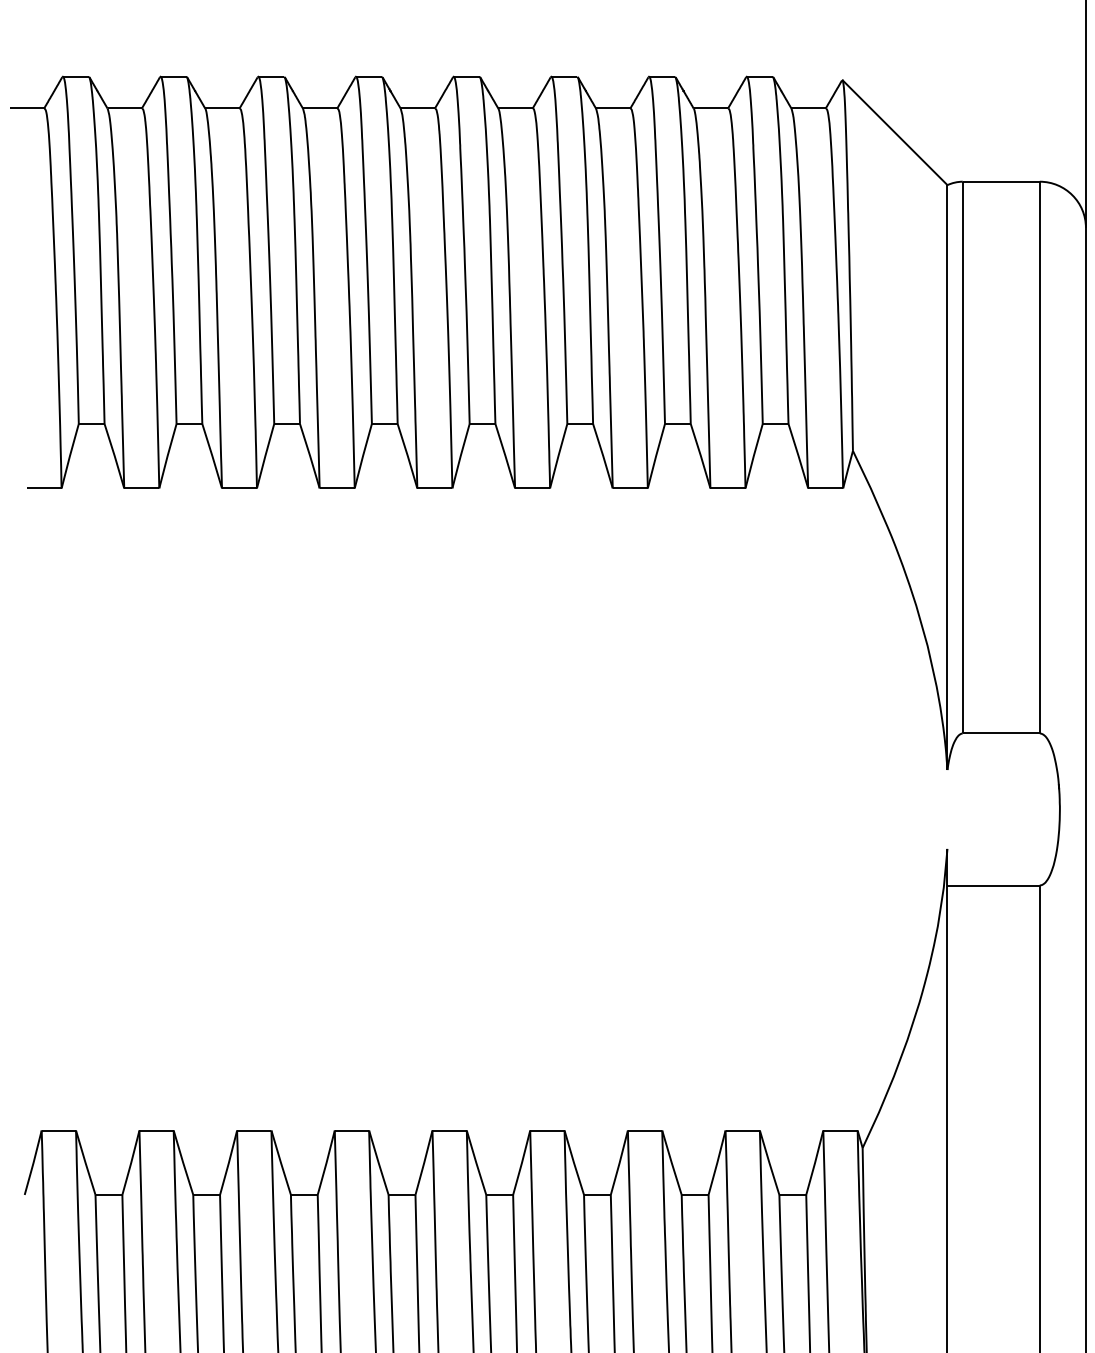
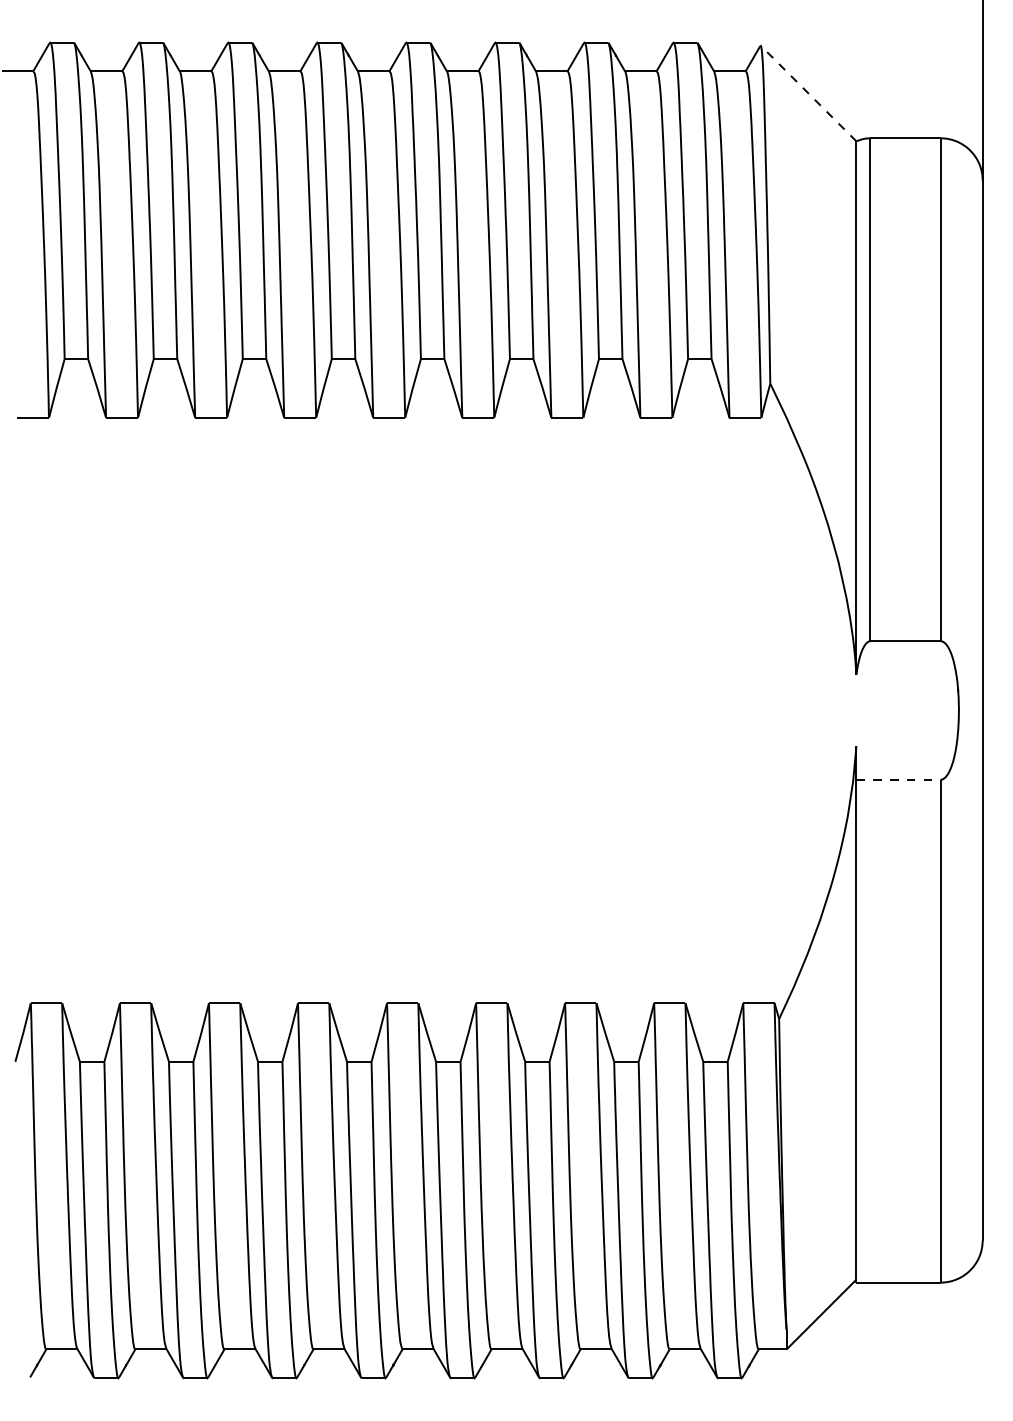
line: (894, 132) -> (808, 93), solid -> dashed
line: (994, 885) -> (899, 779), solid -> dashed

